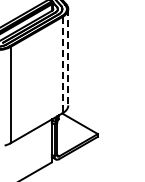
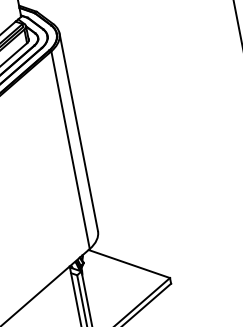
line: (68, 57) -> (79, 132), dashed -> solid
line: (62, 65) -> (70, 151), dashed -> solid

